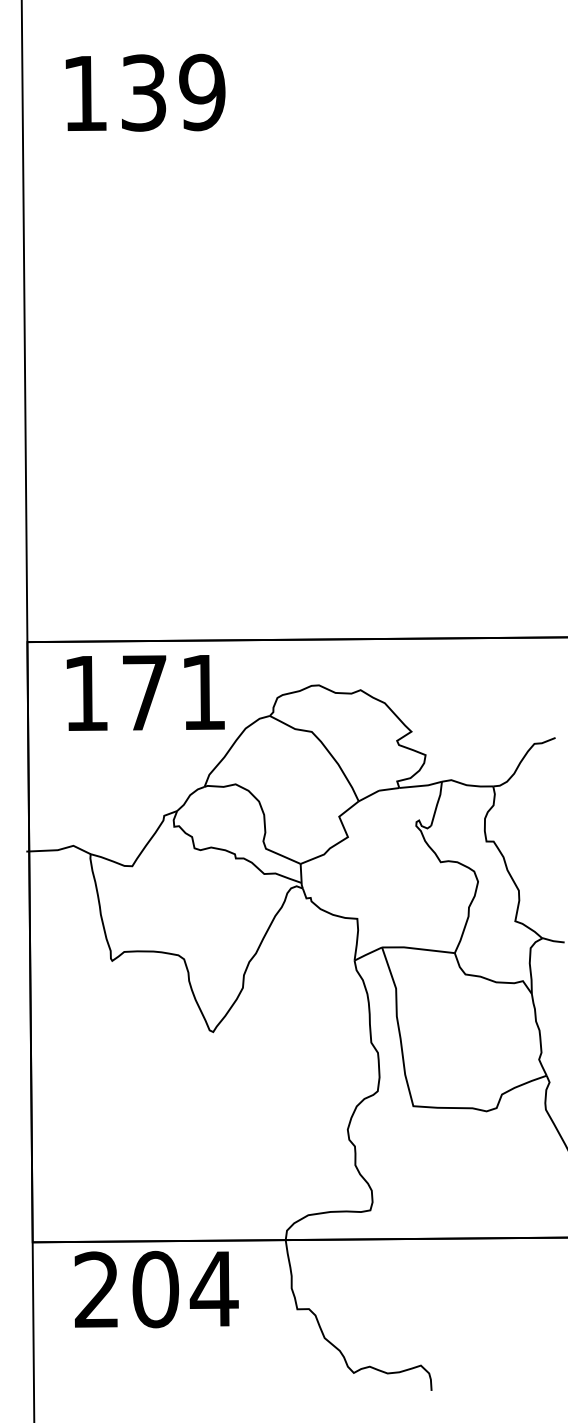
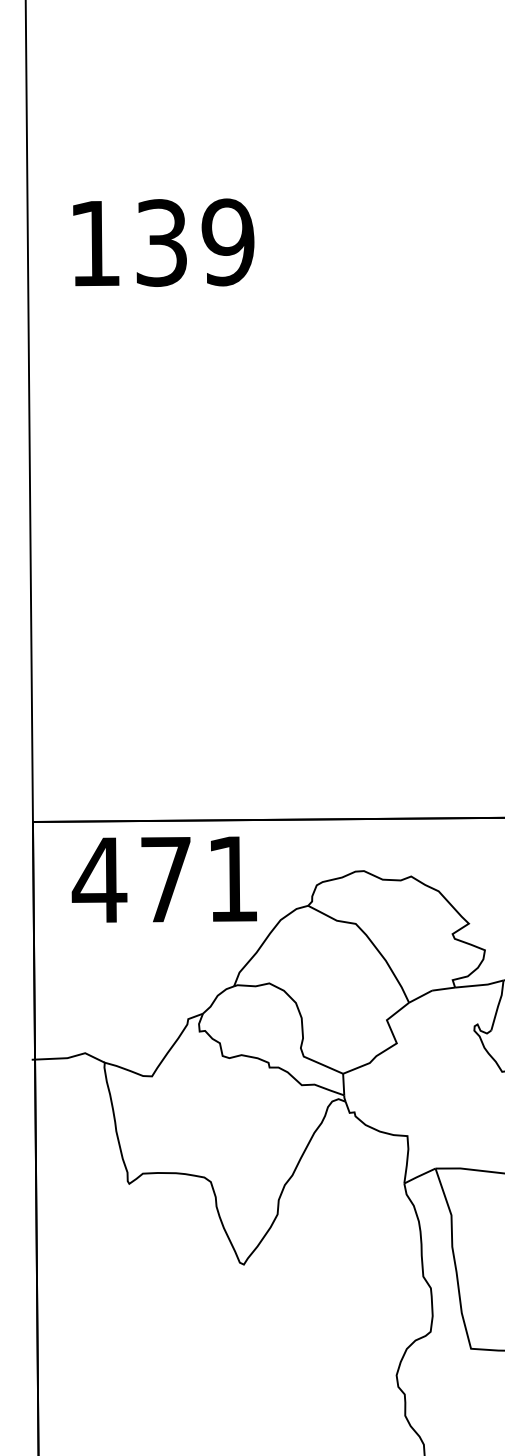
text: (145, 92) -> (163, 242), moved
text: (85, 693) -> (98, 880), 171 -> 471

